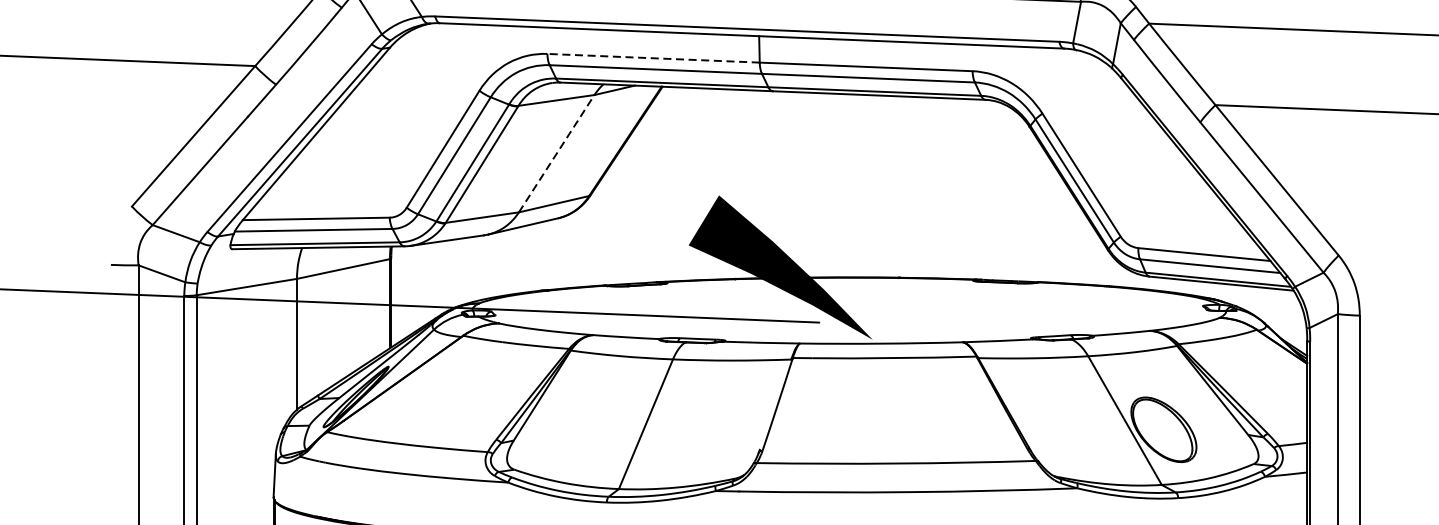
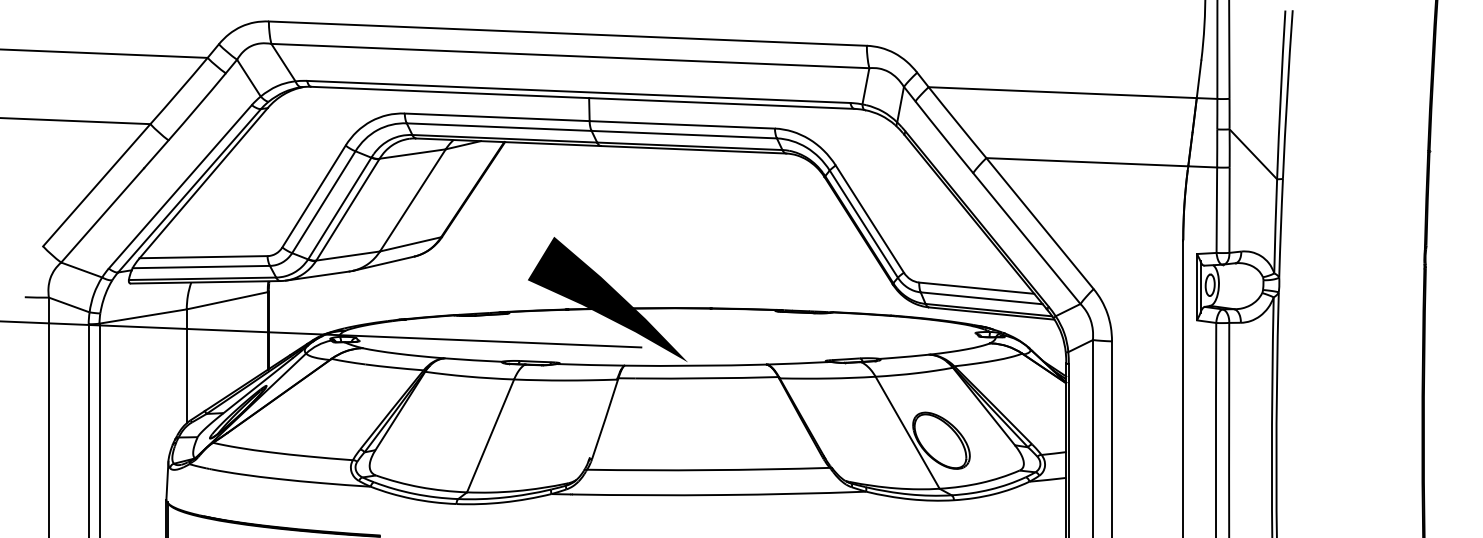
line: (652, 58) -> (496, 117), dashed -> solid
line: (556, 153) -> (412, 200), dashed -> solid

